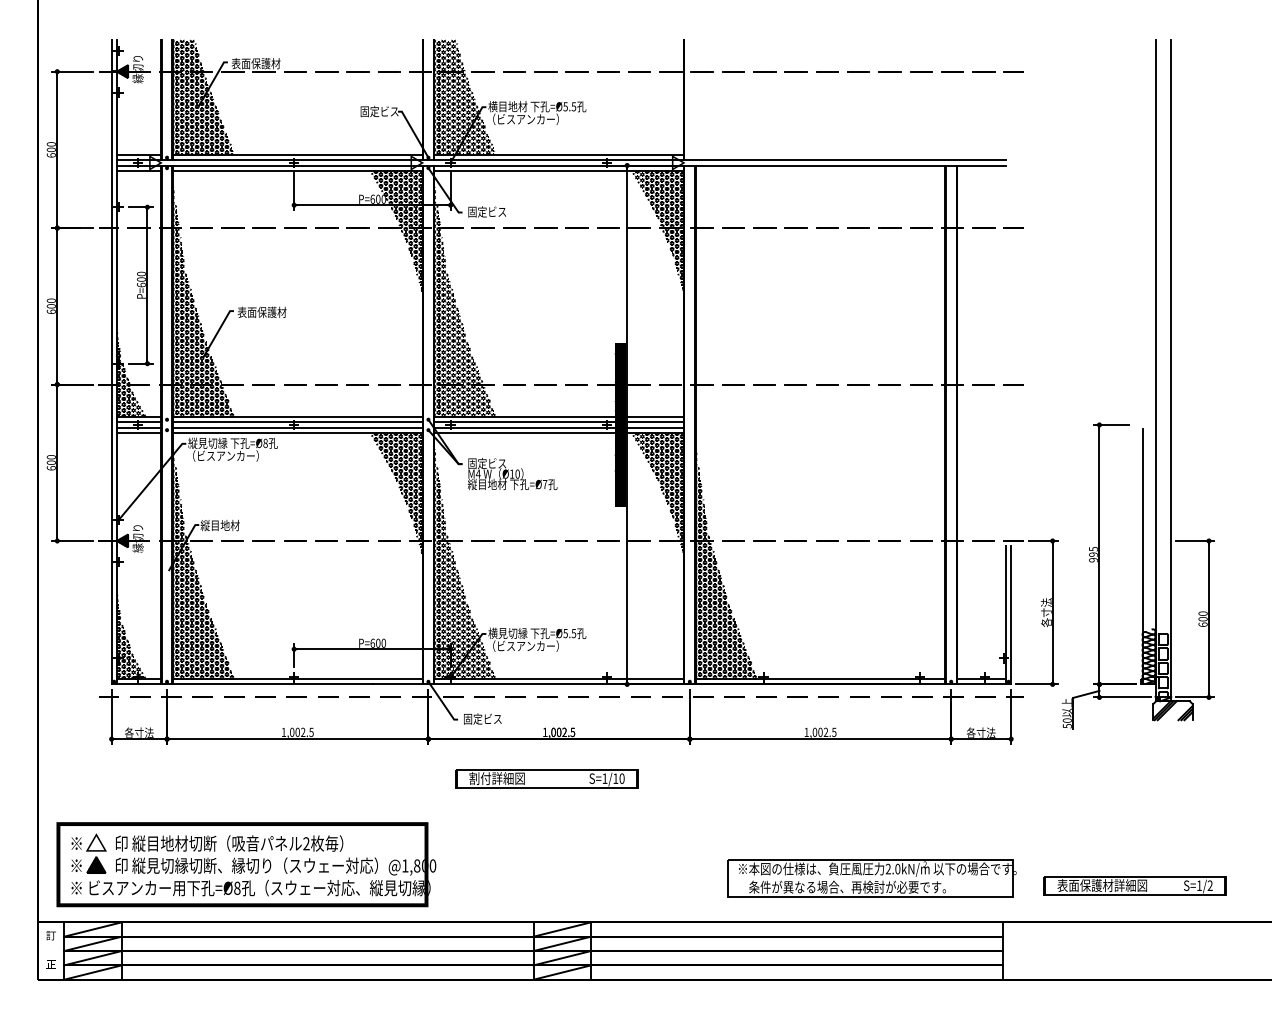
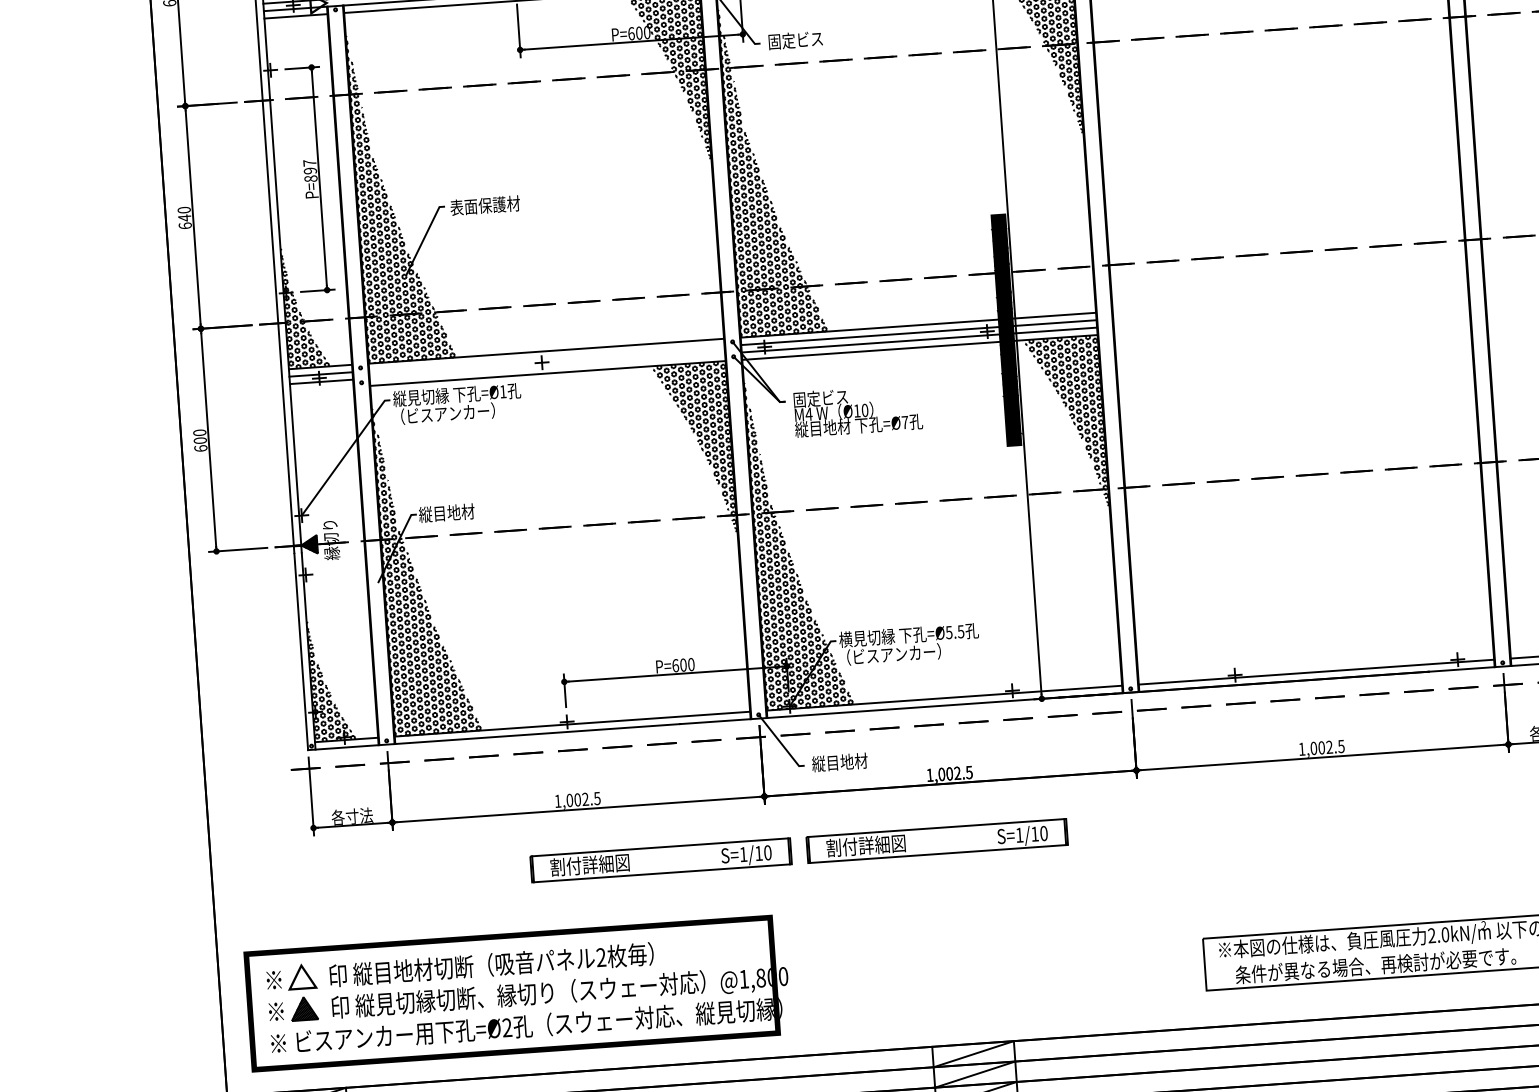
text: (141, 279) -> (310, 170), P=600 -> P=897
text: (50, 306) -> (183, 218), 600 -> 640
line: (297, 422) -> (546, 358), removed
line: (297, 427) -> (547, 365), removed
line: (138, 432) -> (321, 388), removed
text: (265, 443) -> (503, 391), =Ø8 -> =Ø1
hatch: (725, 562) -> (1169, 515), removed
text: (482, 718) -> (839, 761), 固定ビス -> 縦目地材
part: (352, 778) -> (660, 860), added
text: (237, 887) -> (507, 1026), =Ø8 -> =Ø2

